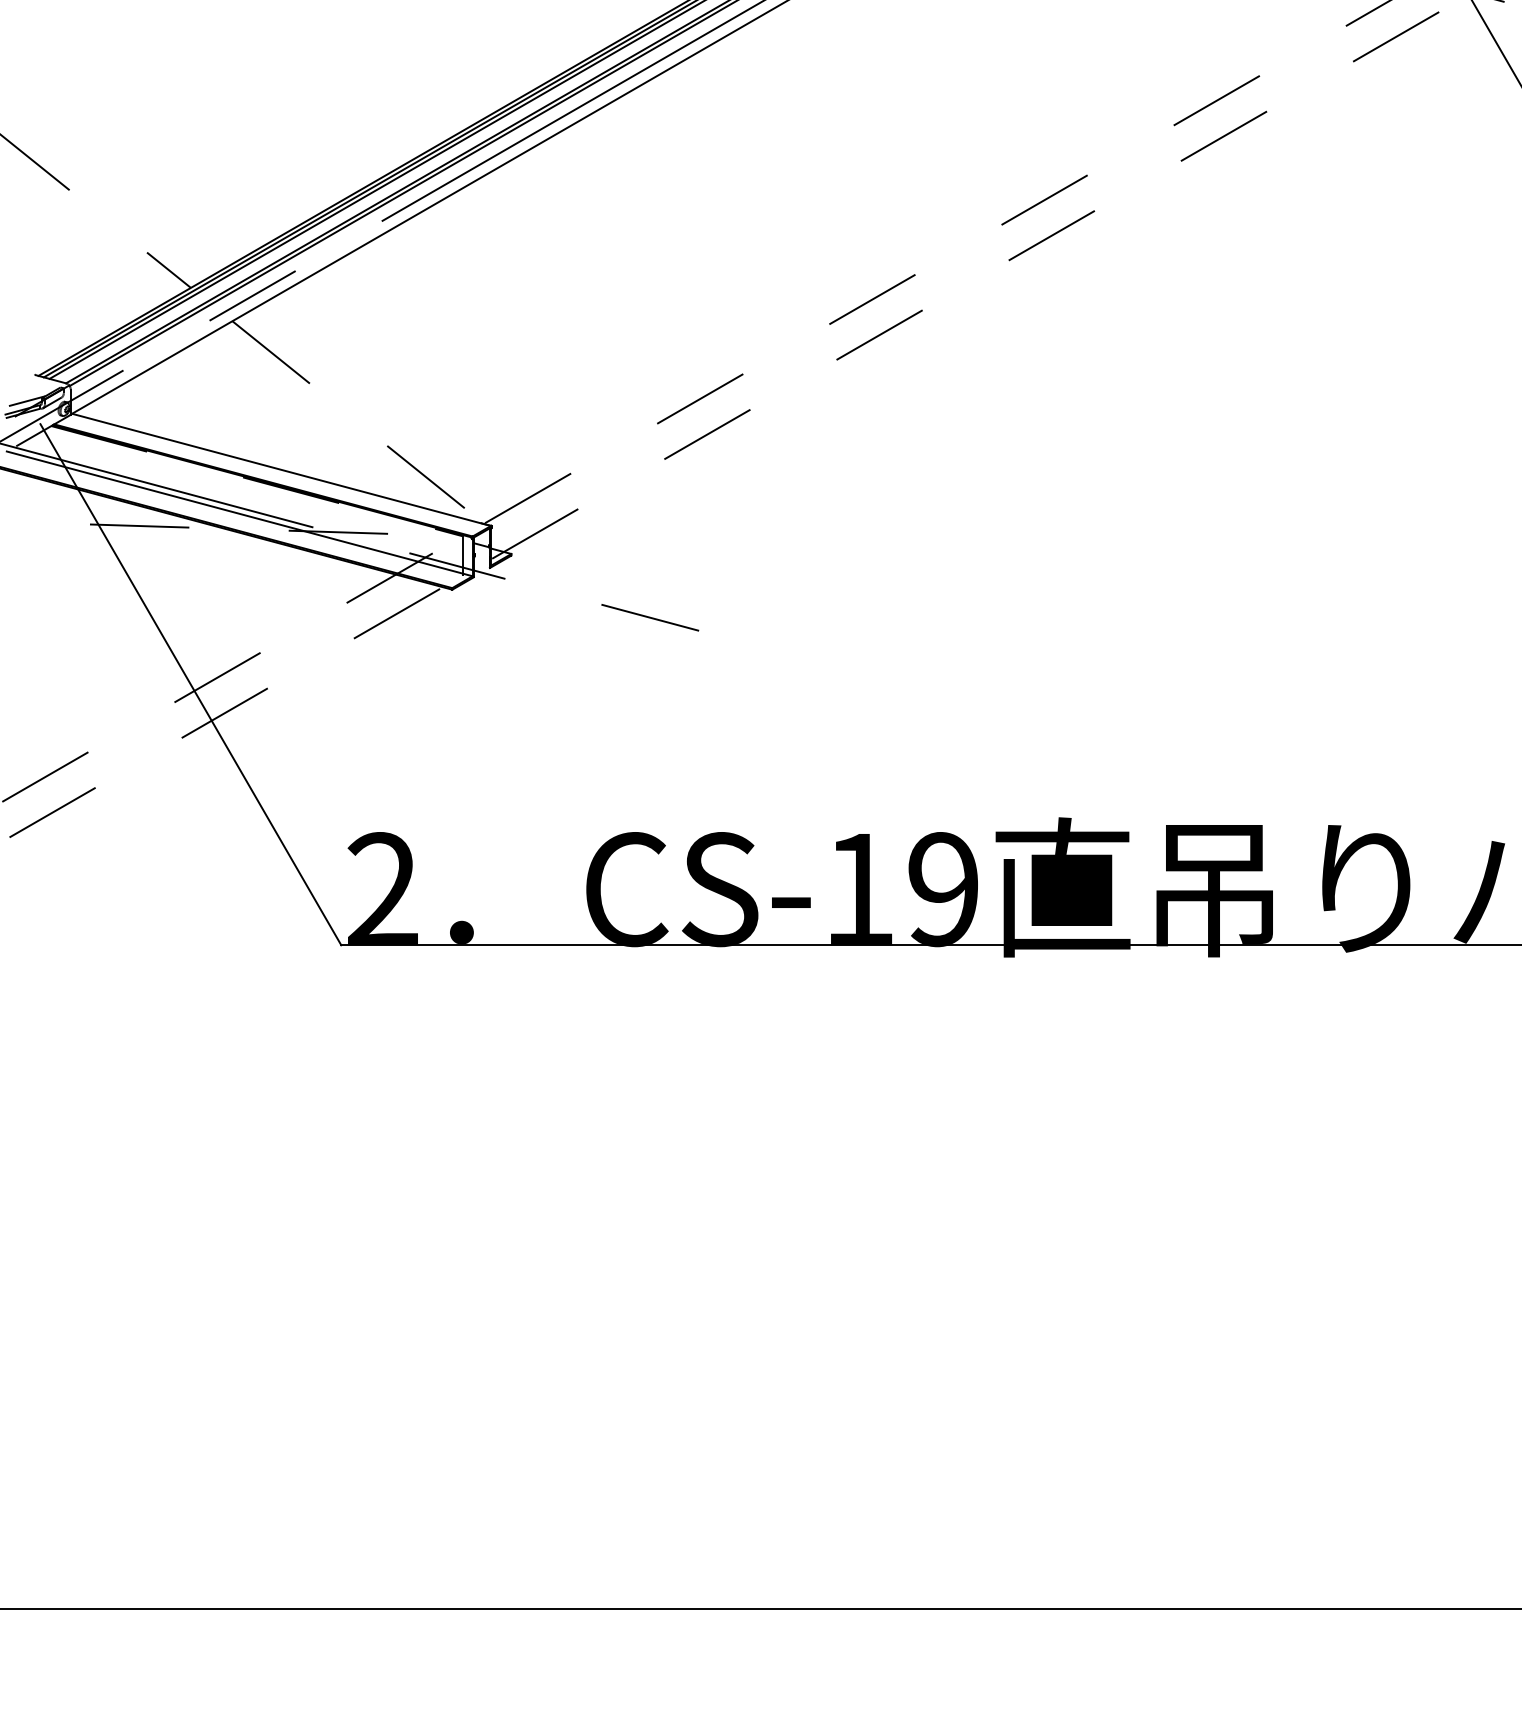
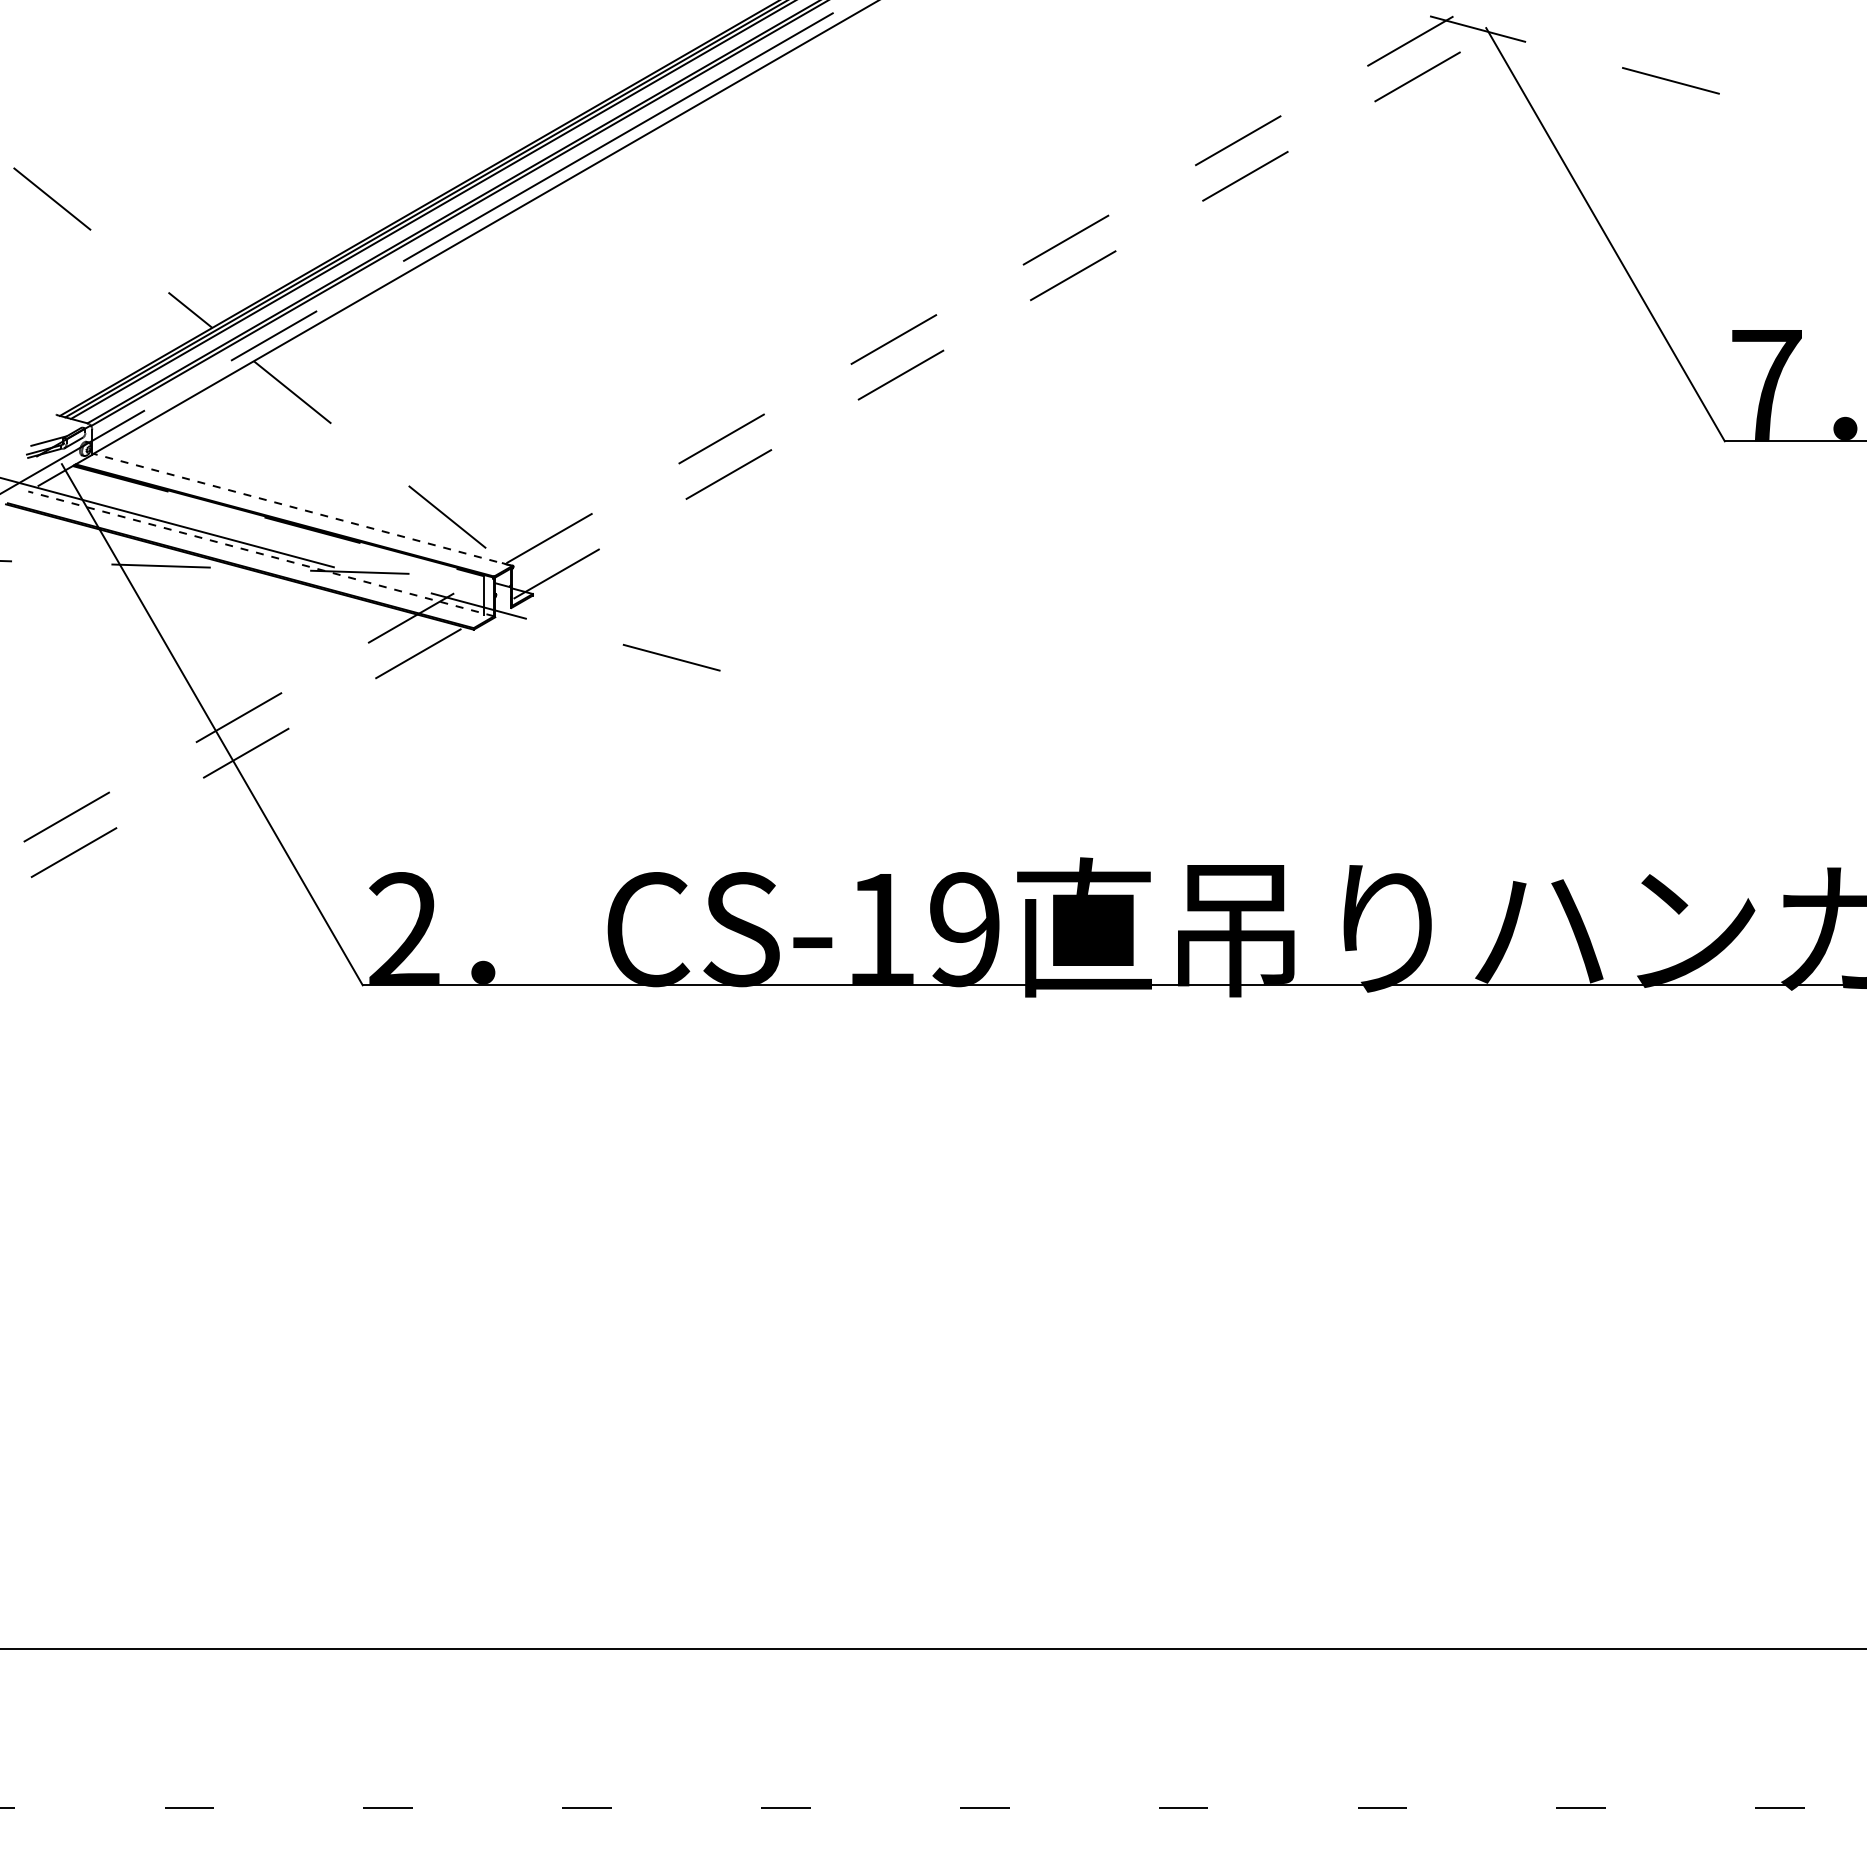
line: (281, 469) -> (302, 509), solid -> dashed
line: (239, 513) -> (260, 553), solid -> dashed

